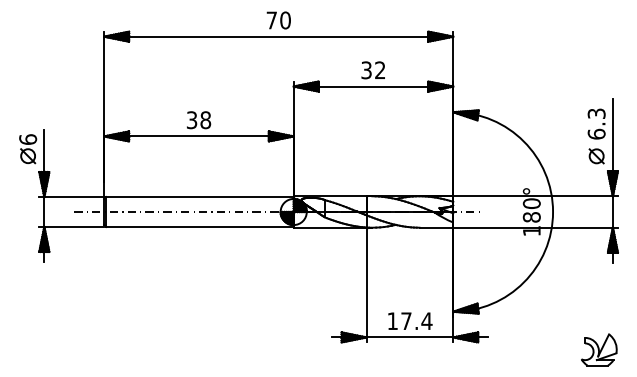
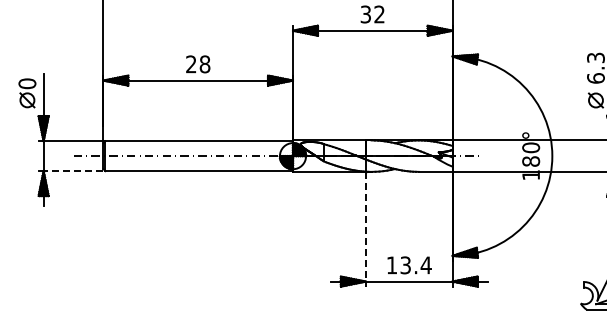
text: (191, 120) -> (190, 64), 38 -> 28
text: (27, 139) -> (26, 83), 6 -> 0
line: (74, 226) -> (73, 170), solid -> dashed
line: (366, 285) -> (365, 229), solid -> dashed
text: (406, 321) -> (405, 265), 17.4 -> 13.4

